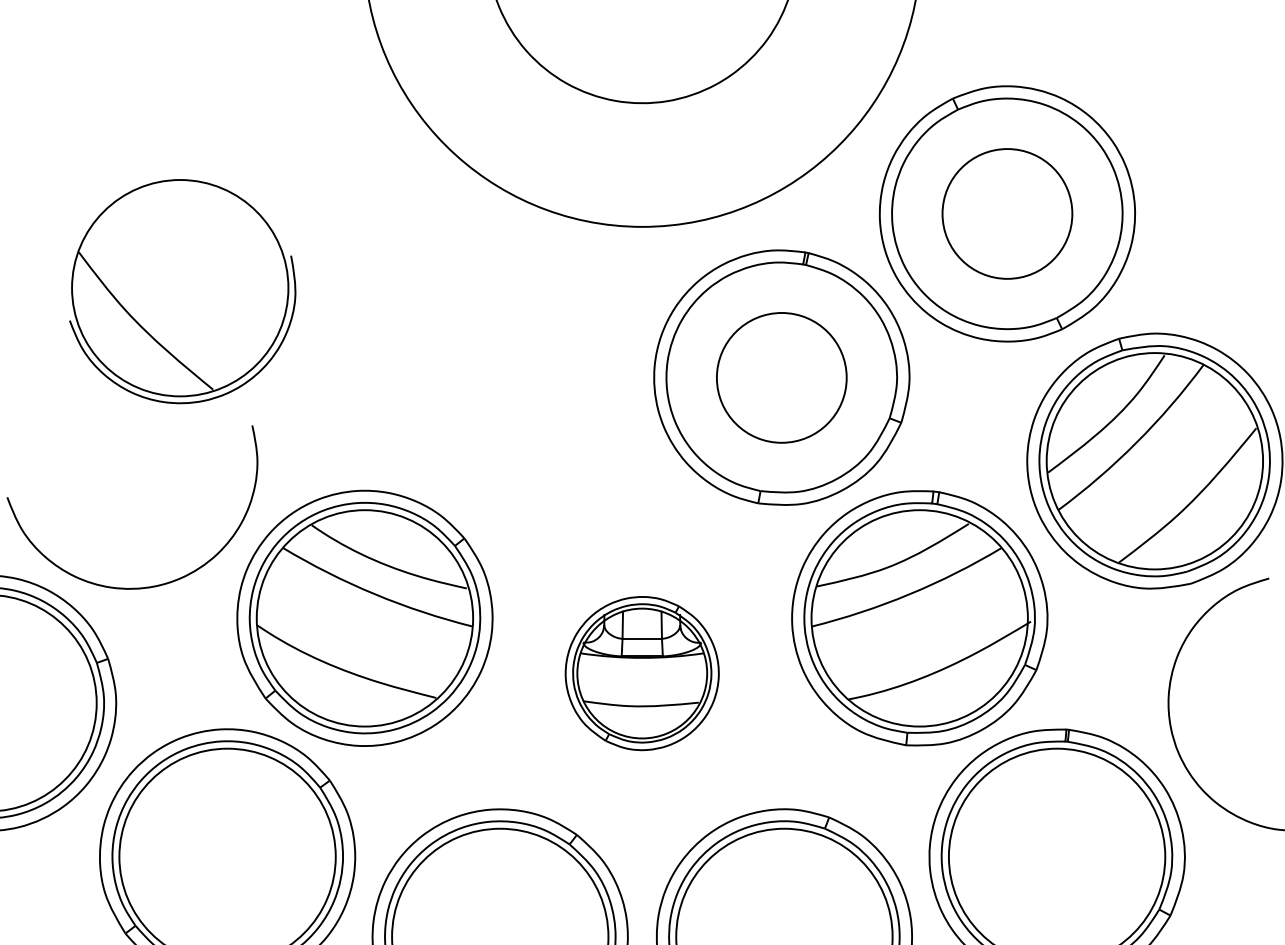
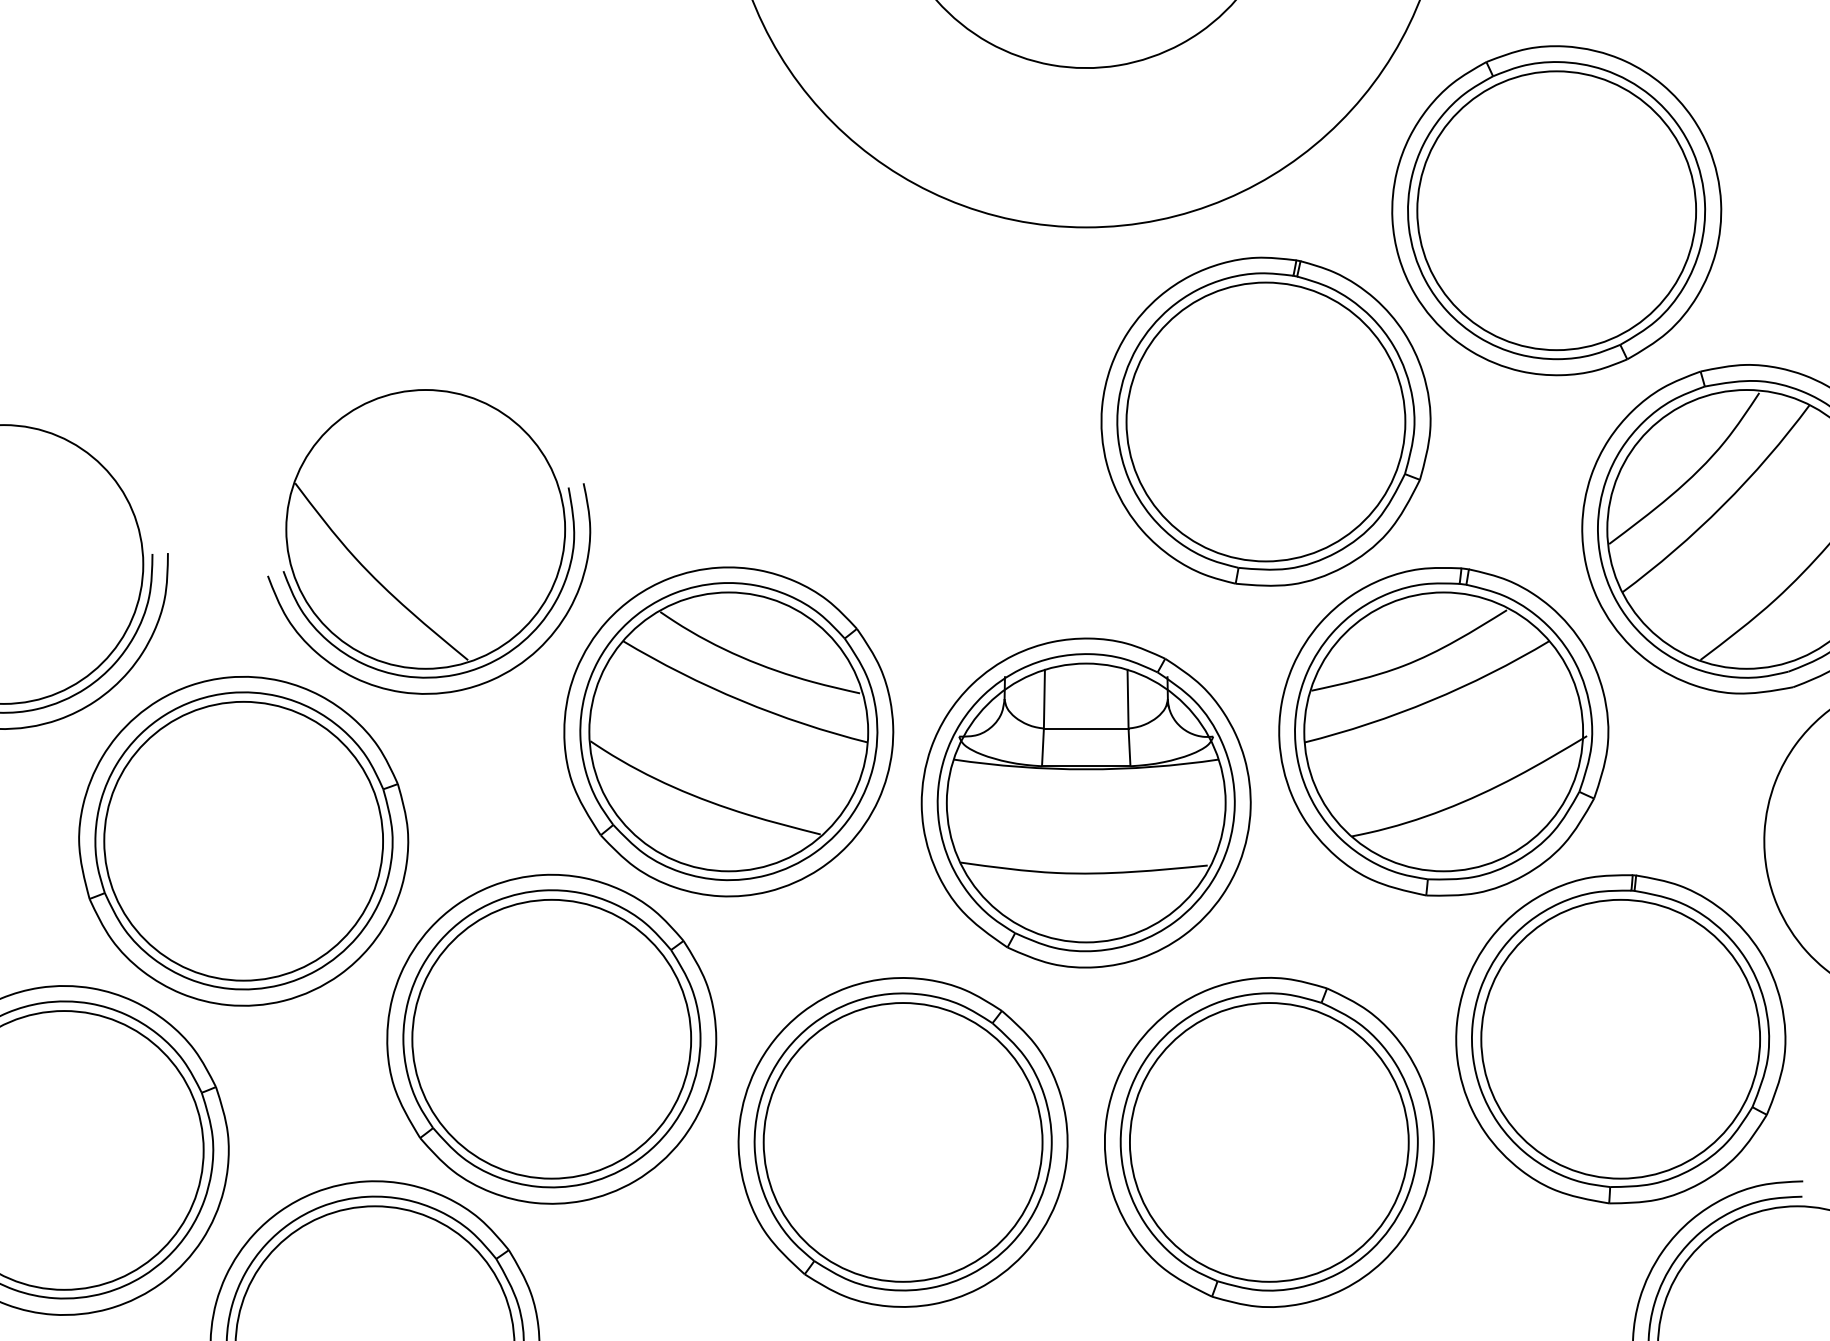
circle: (1007, 213) -> (1556, 210), size x1.67
part: (182, 291) -> (428, 533), moved
circle: (781, 377) -> (1265, 421), size x1.67
part: (641, 673) -> (1085, 802), size x1.67

